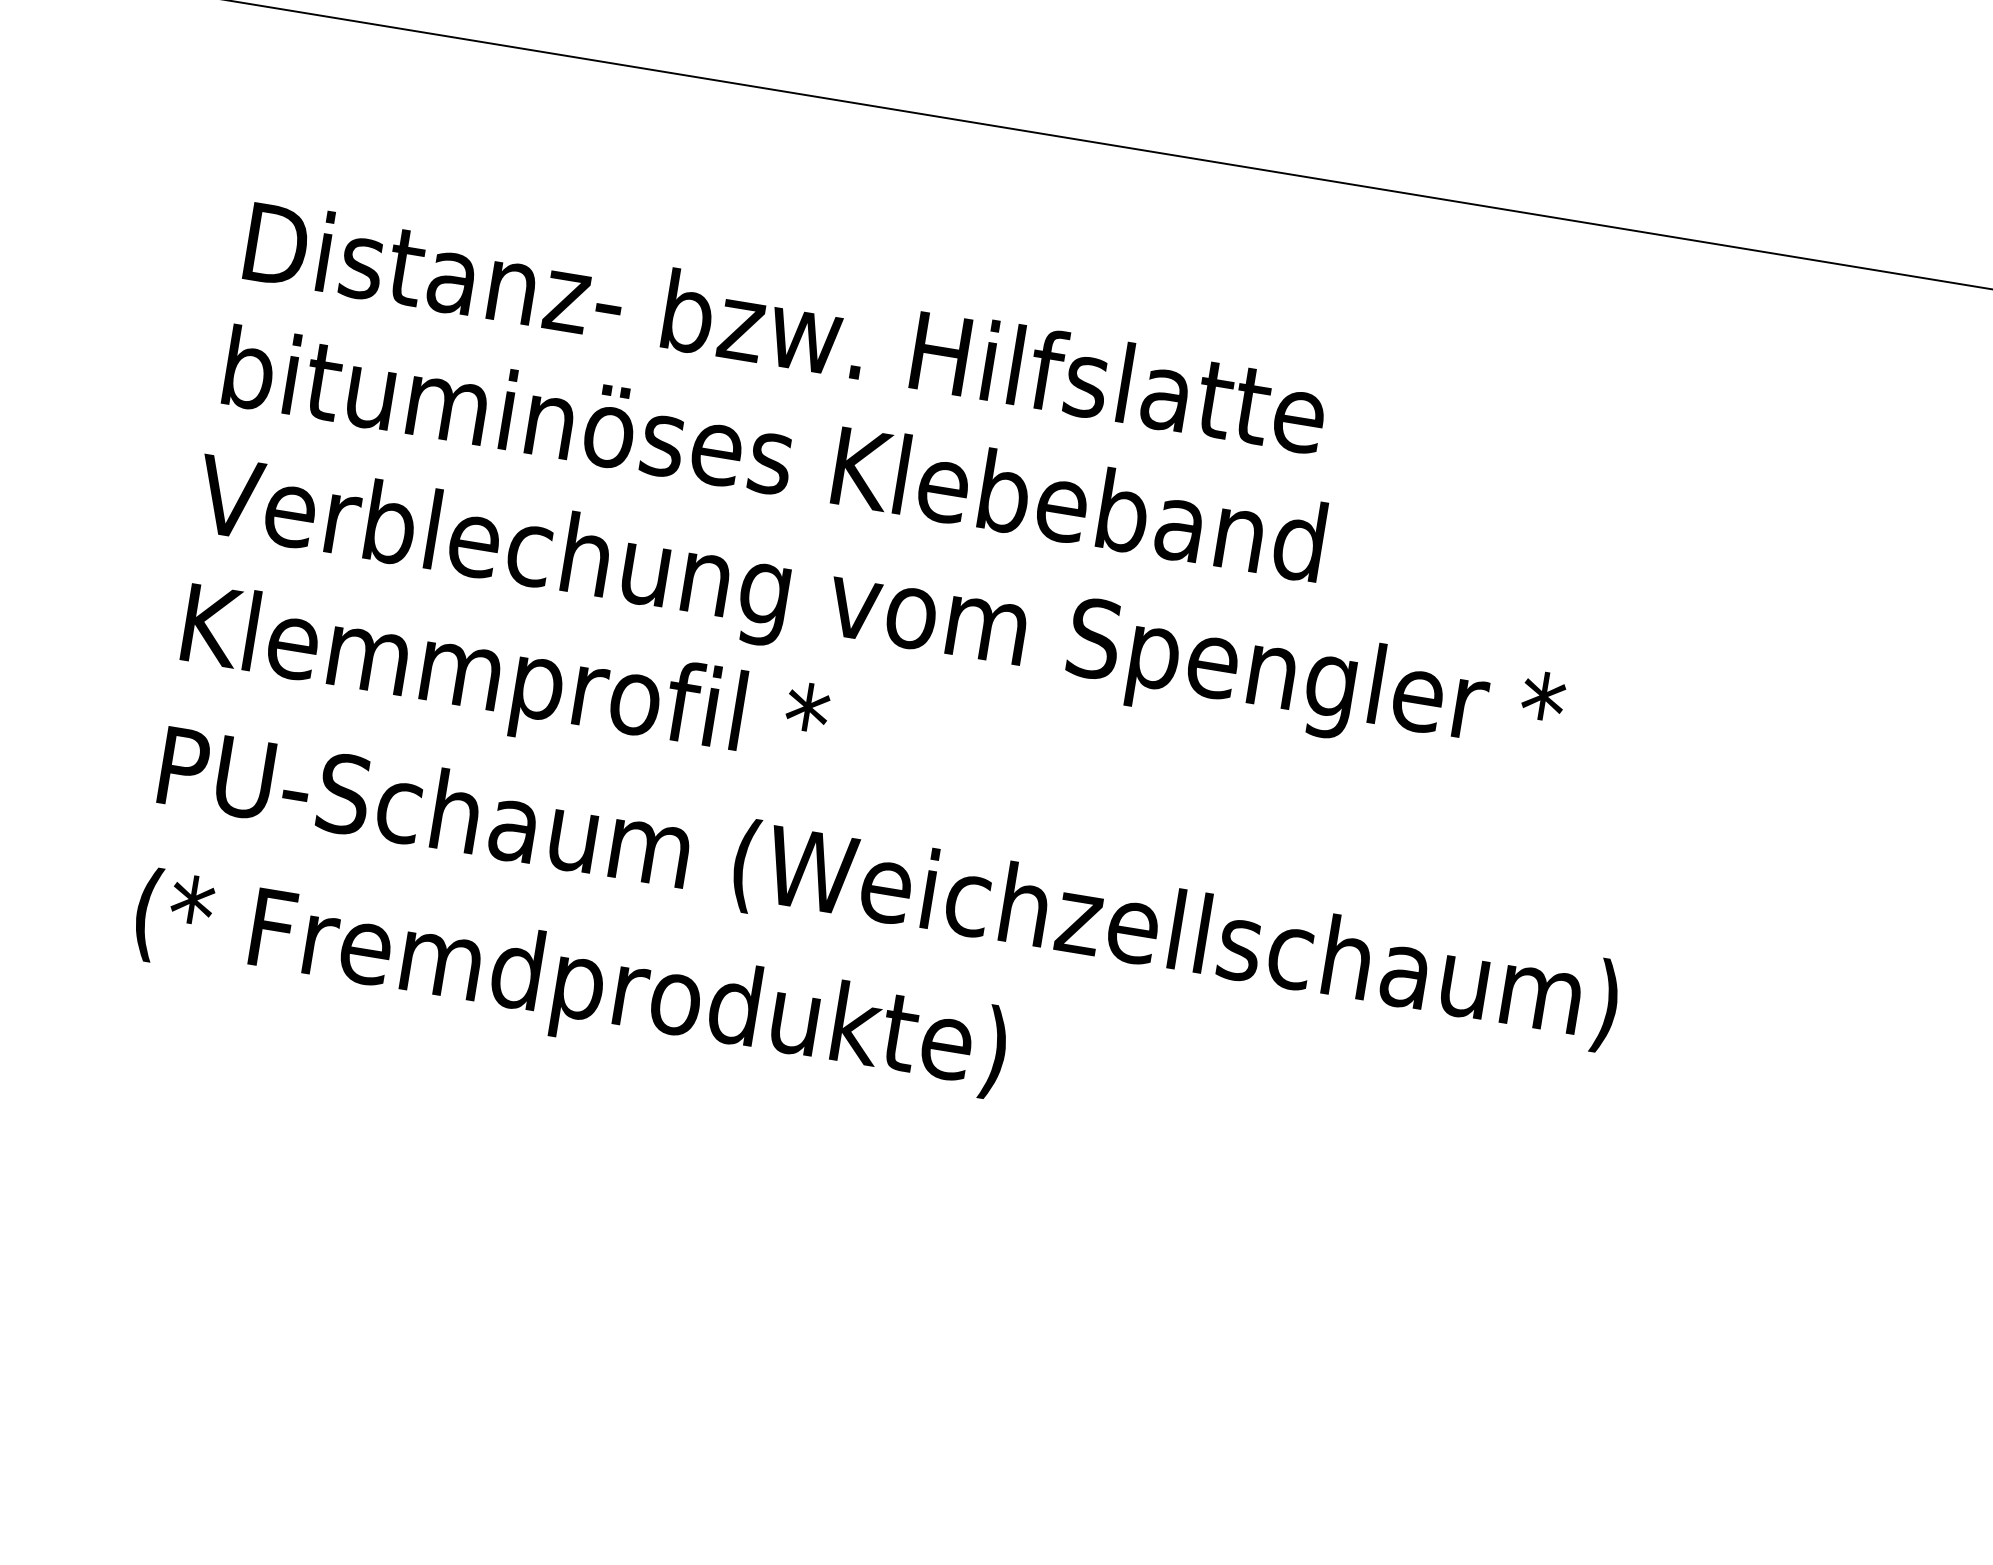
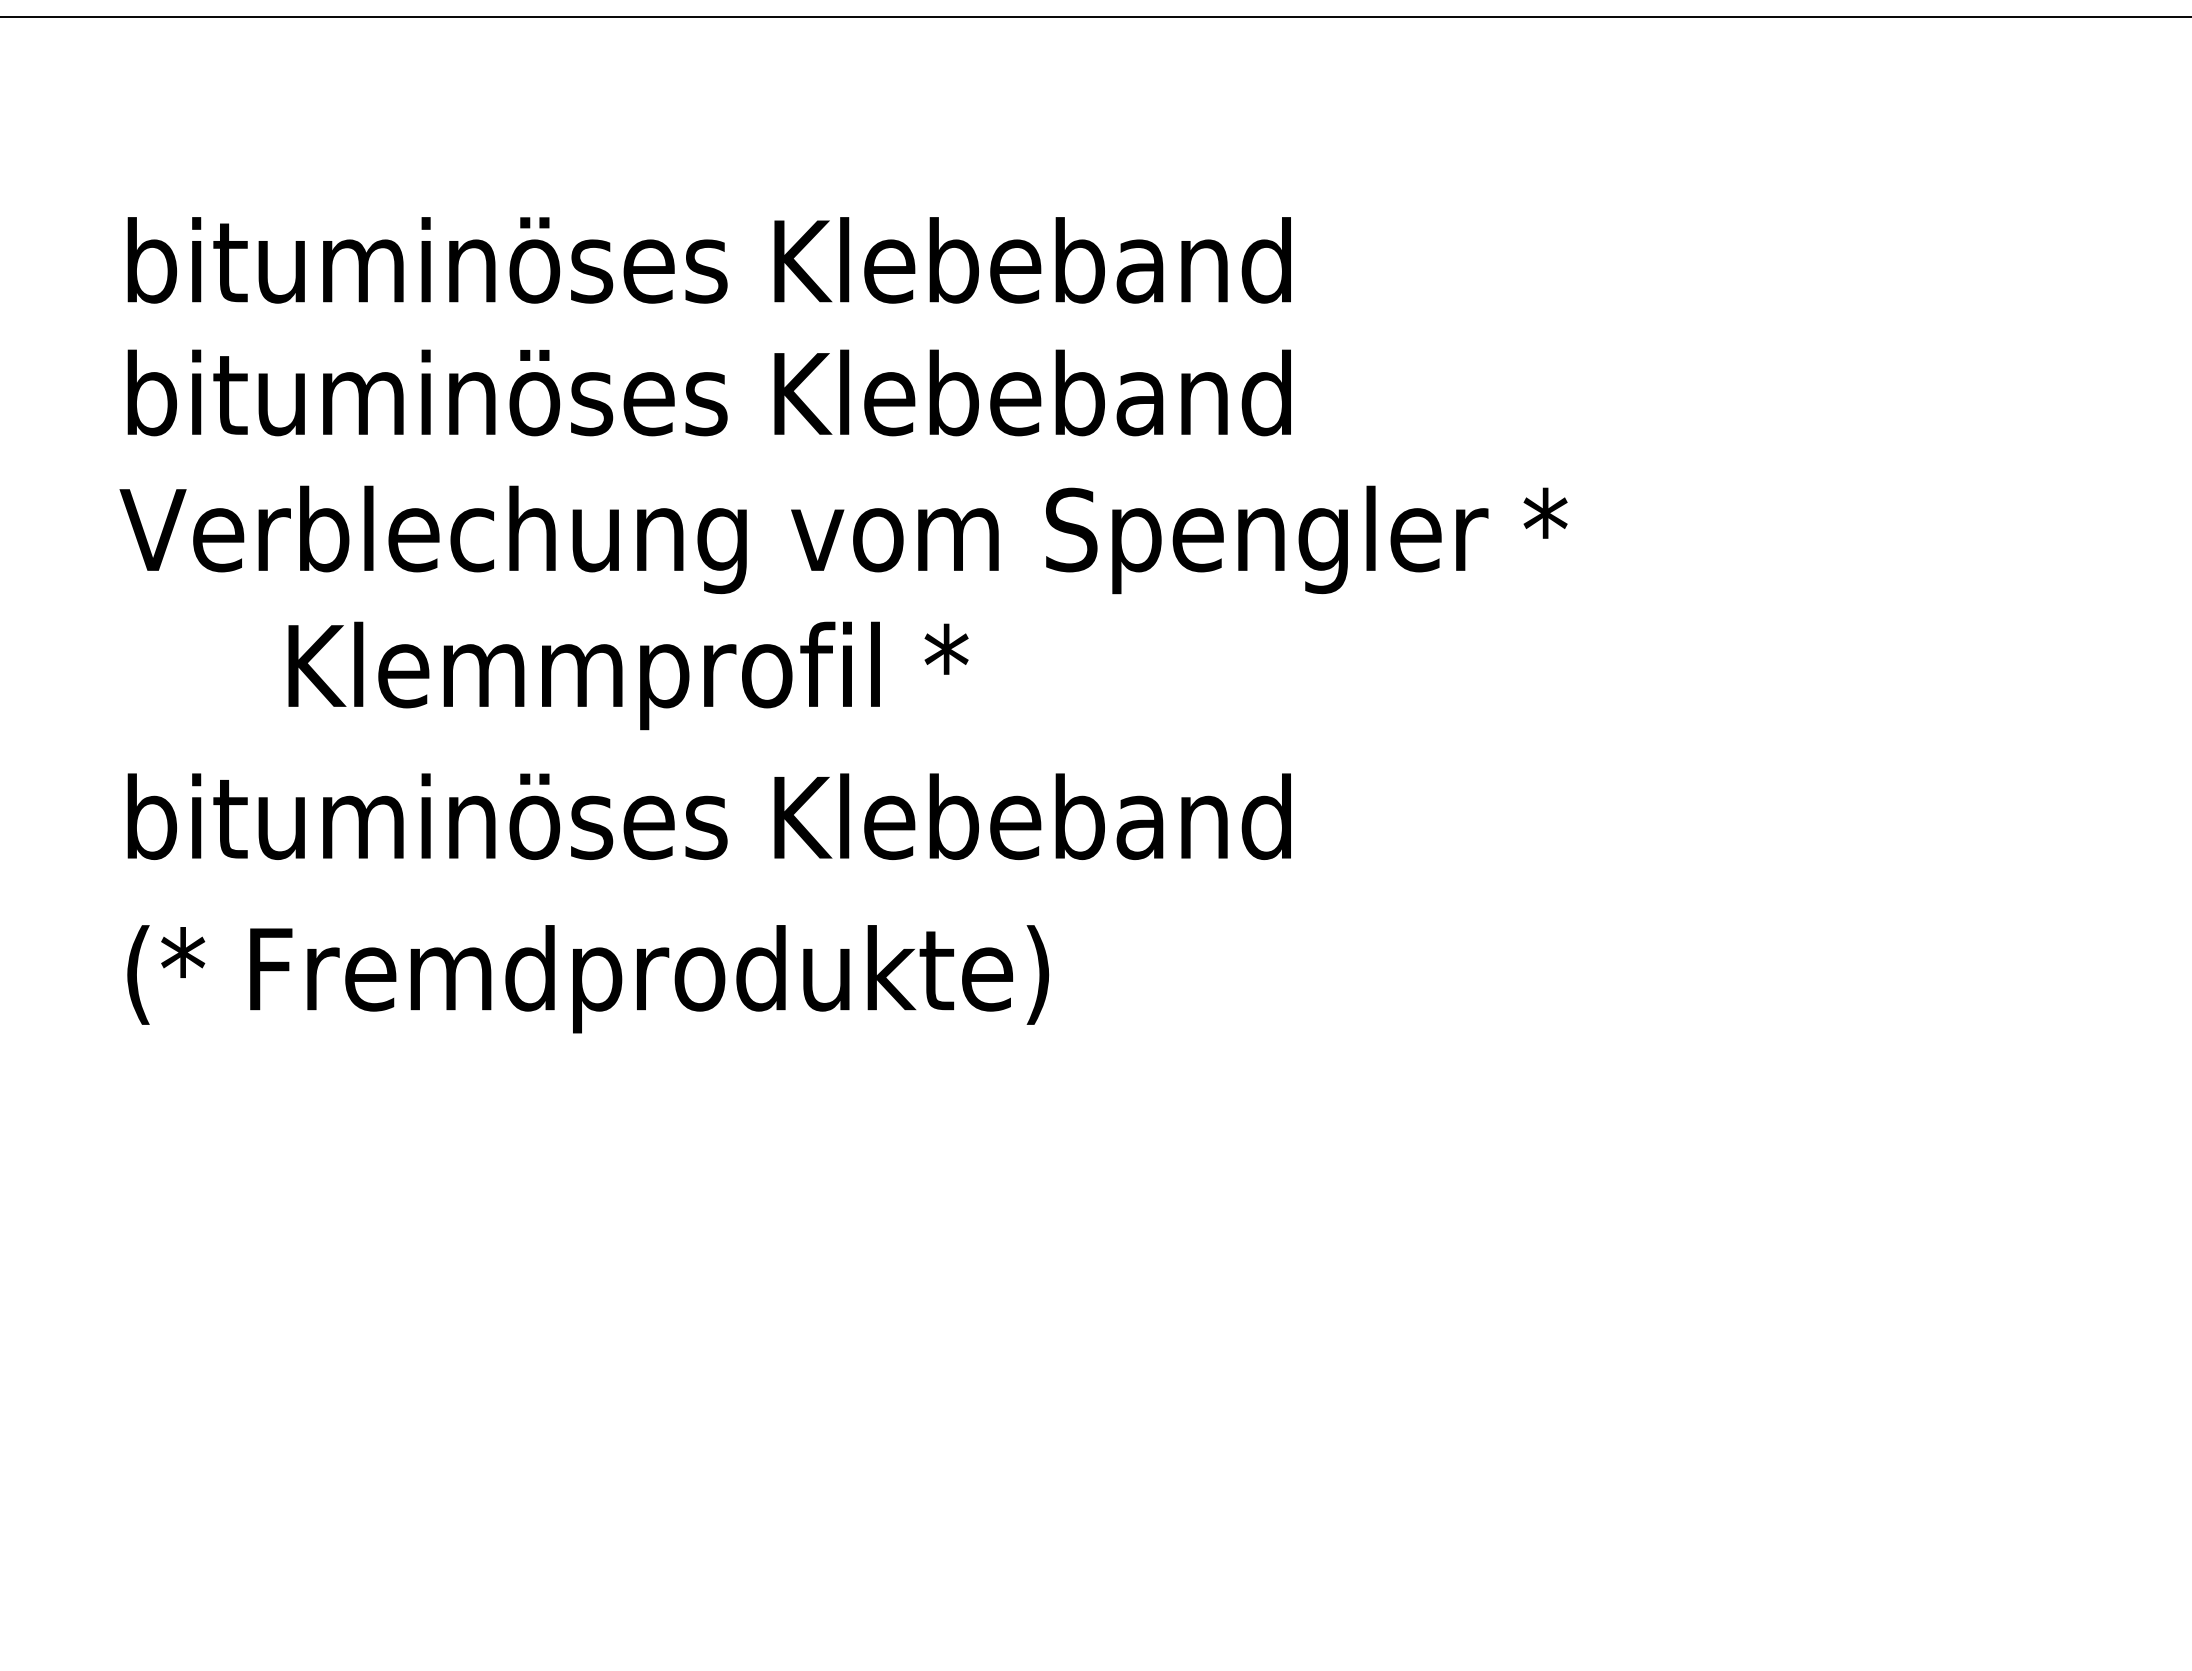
text: (794, 329) -> (708, 260), Distanz- bzw. Hilfslatte -> bituminöses Klebeband
text: (504, 682) -> (628, 675), moved
text: (888, 888) -> (900, 823), PU-Schaum (Weichzellschaum) -> bituminöses Klebeband

